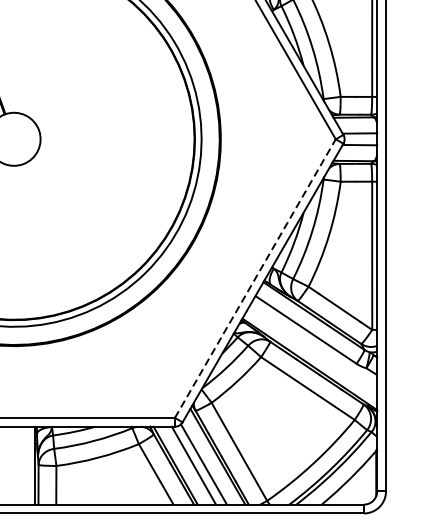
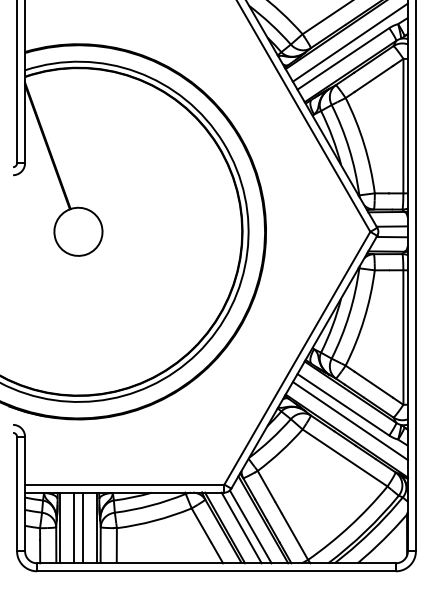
line: (255, 278) -> (297, 358), dashed -> solid
line: (312, 348) -> (349, 421), added
line: (8, 465) -> (73, 527), added
line: (18, 465) -> (82, 527), added

